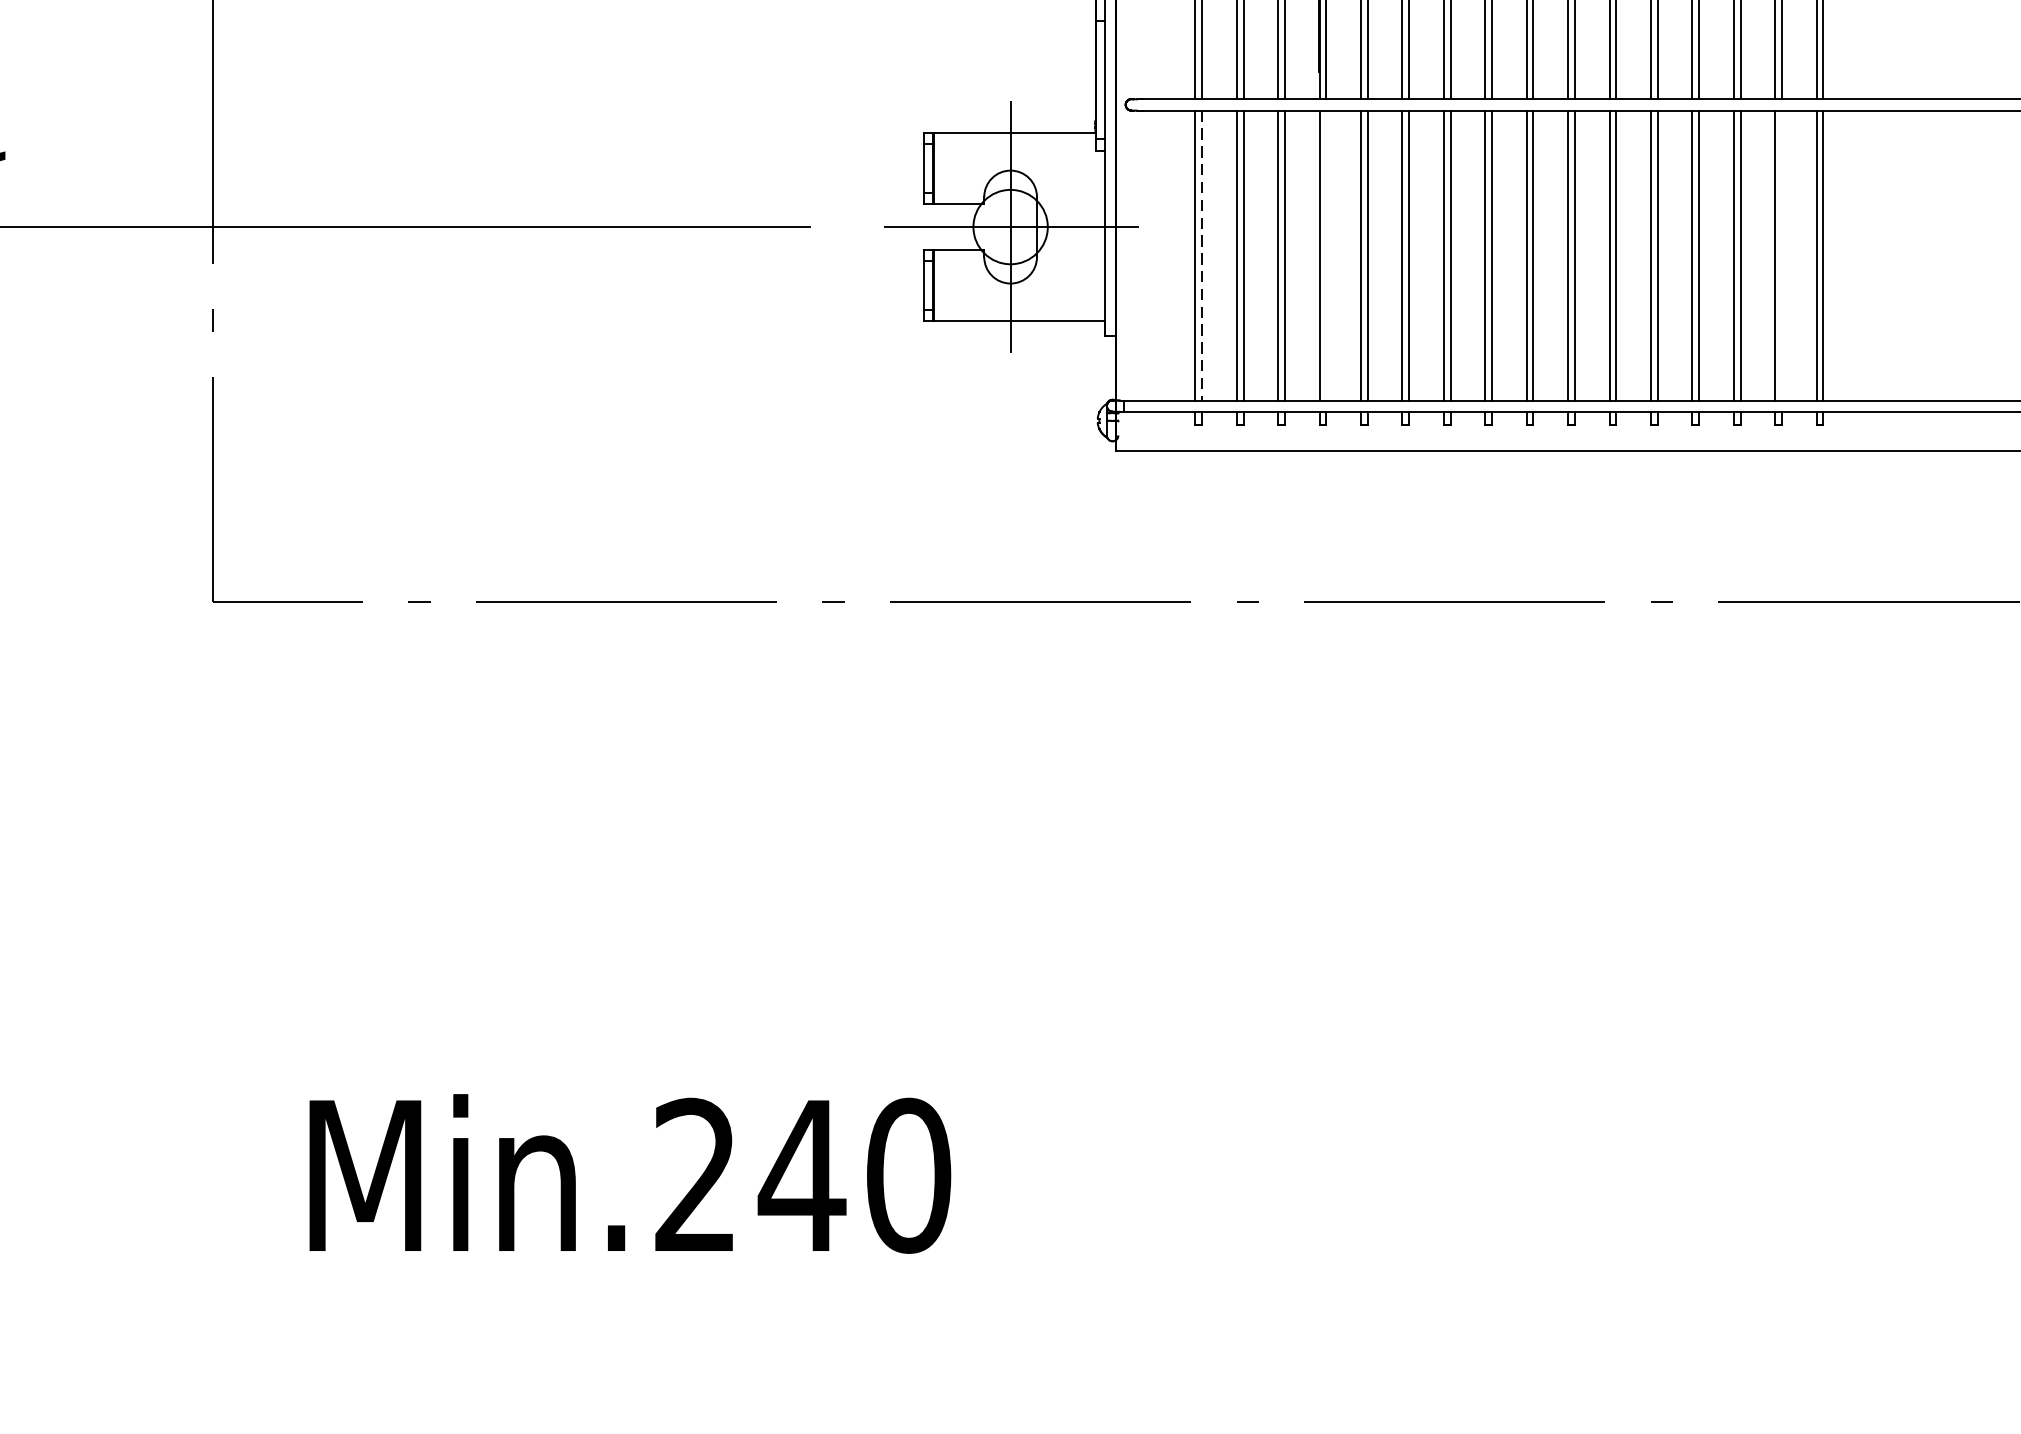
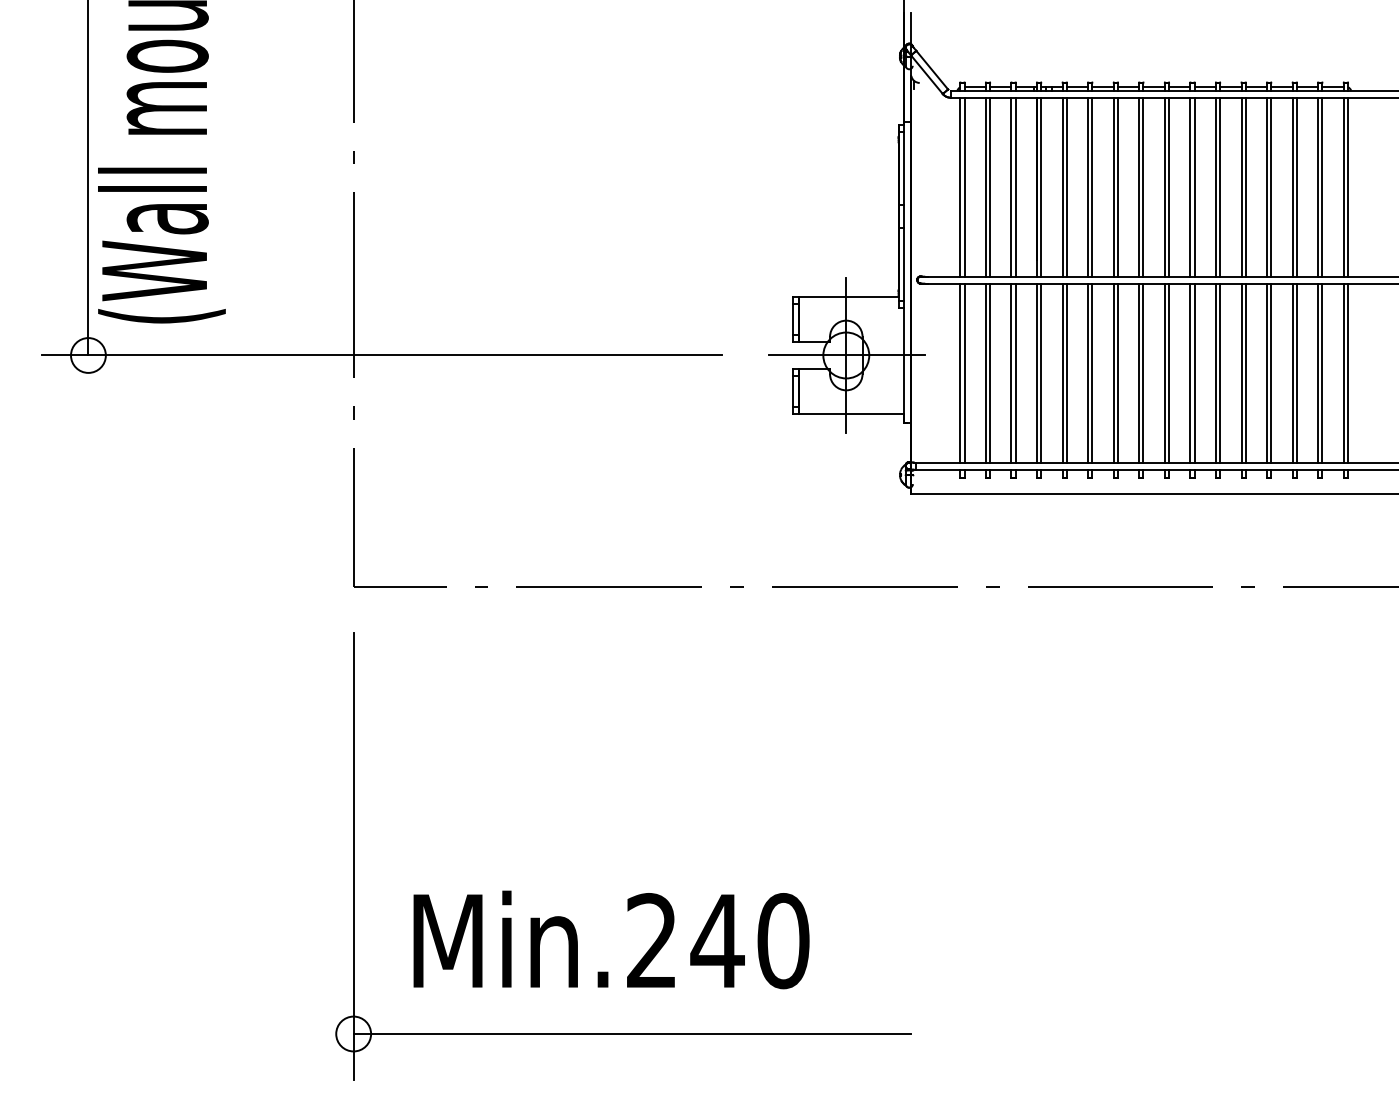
line: (1326, 254) -> (1041, 372), added
line: (1782, 254) -> (1322, 372), added
line: (1202, 256) -> (964, 373), dashed -> solid
part: (649, 1325) -> (623, 1033), added

